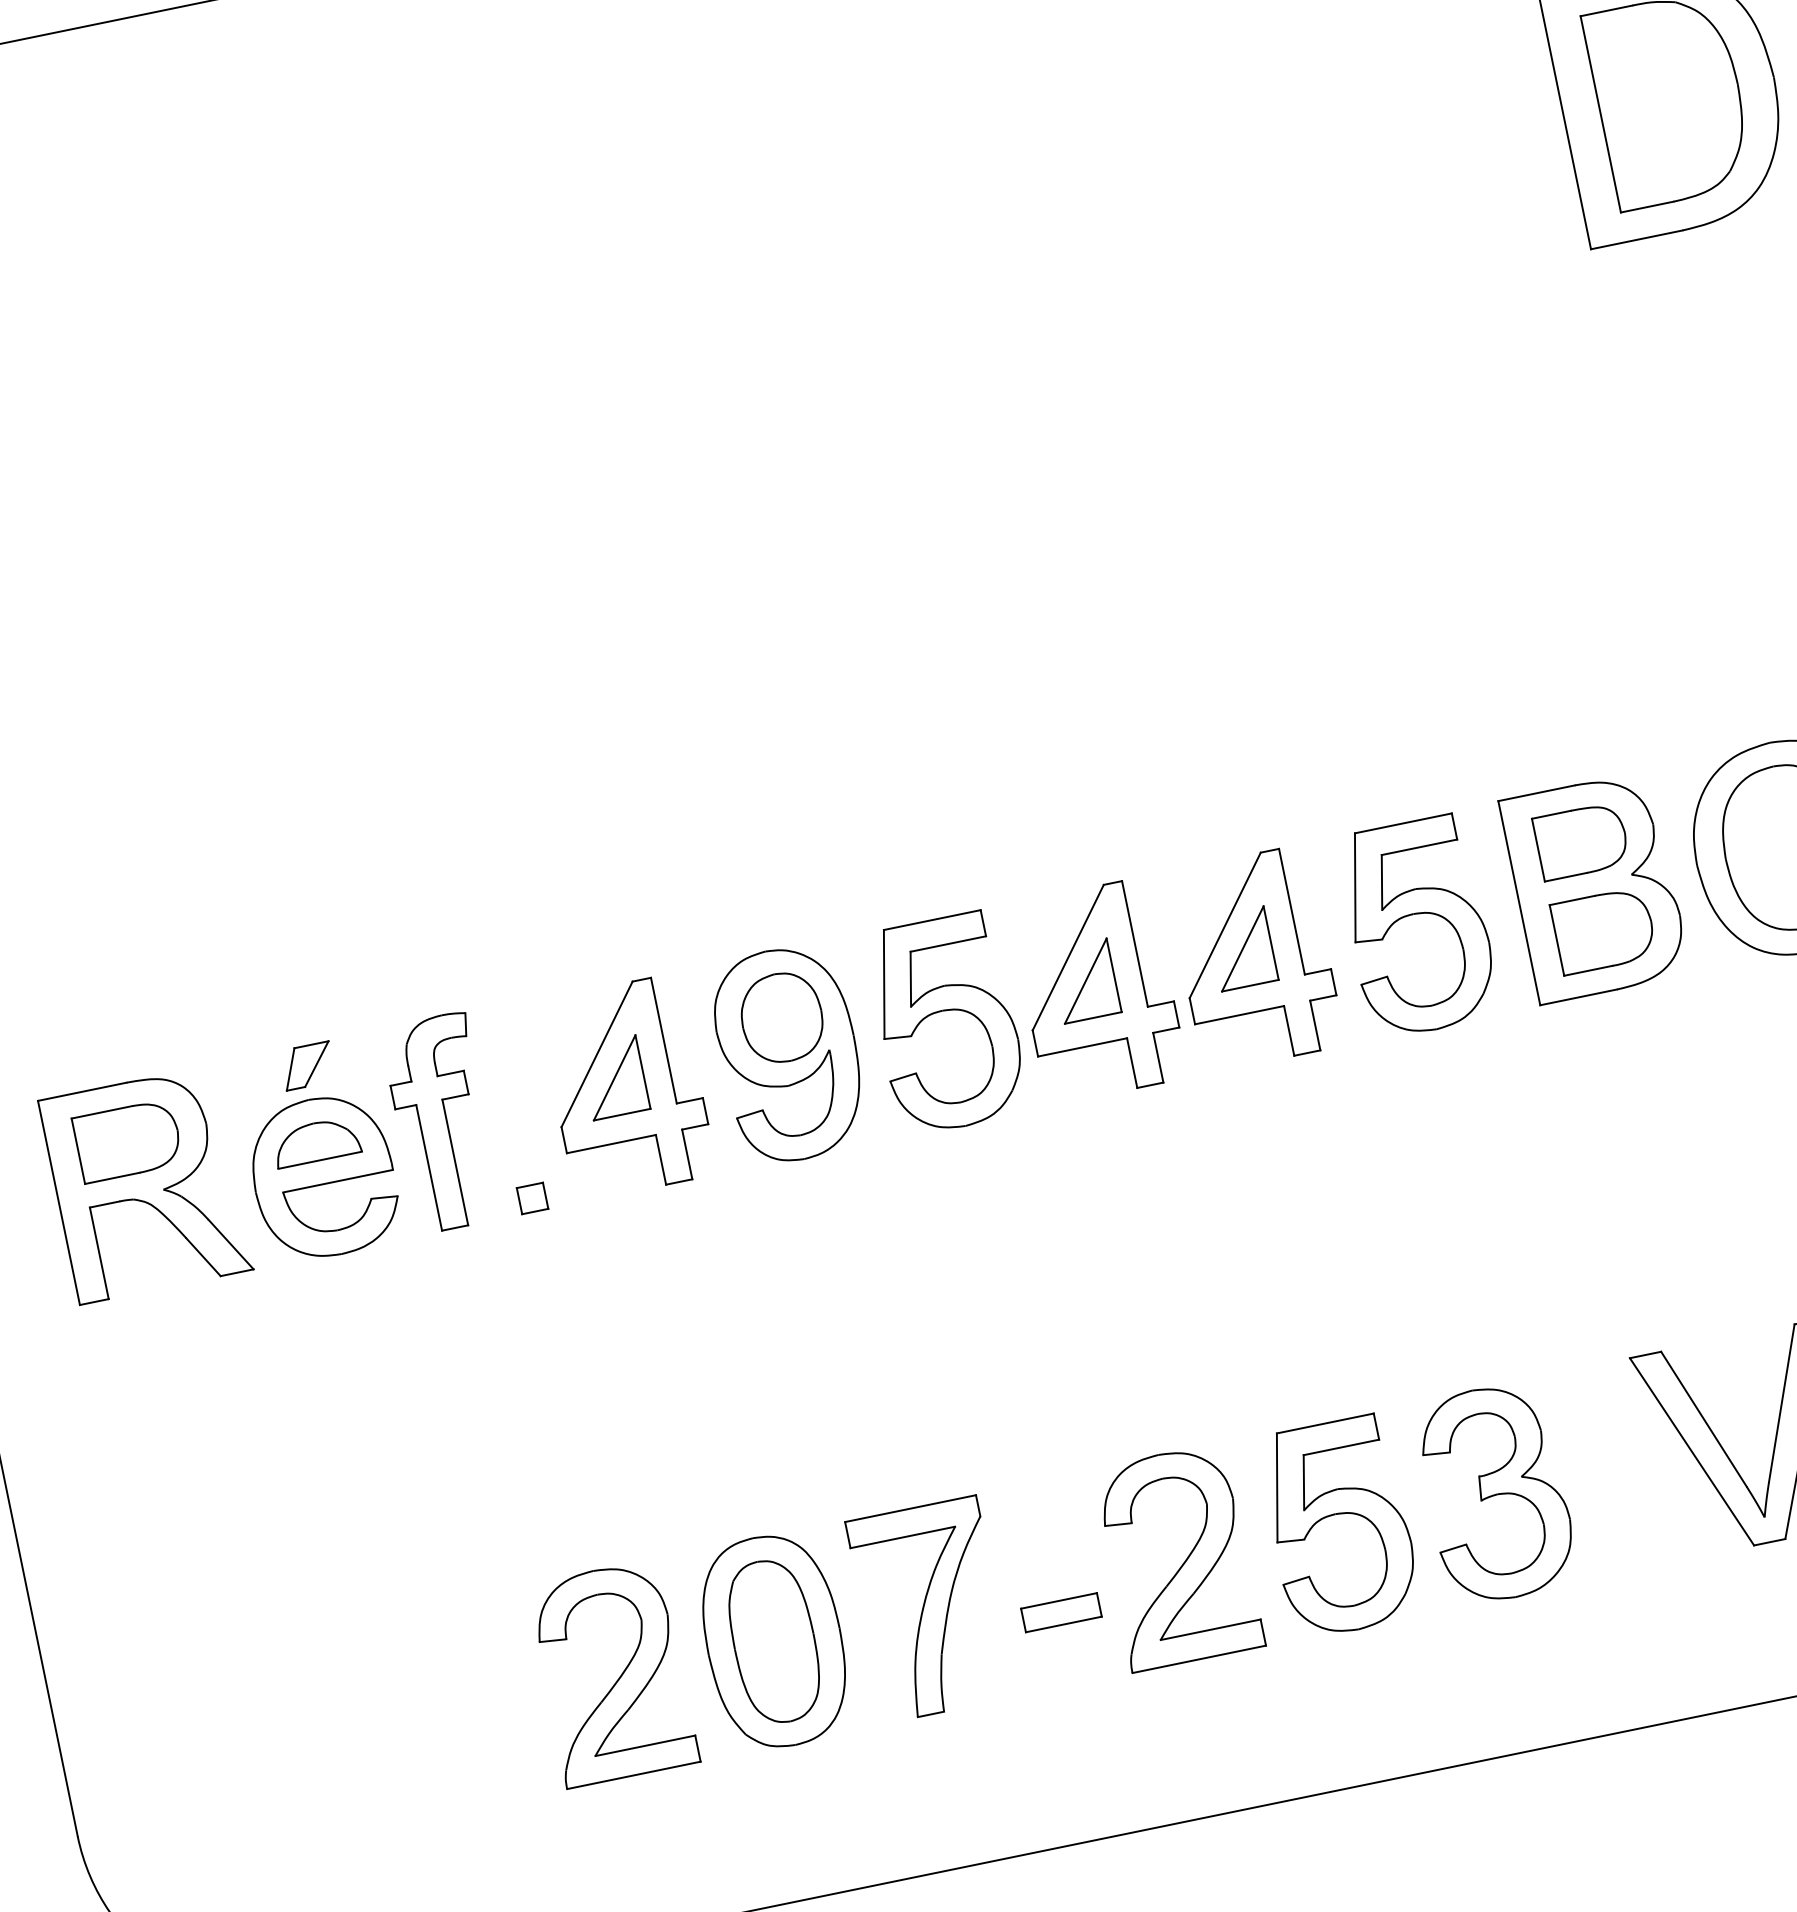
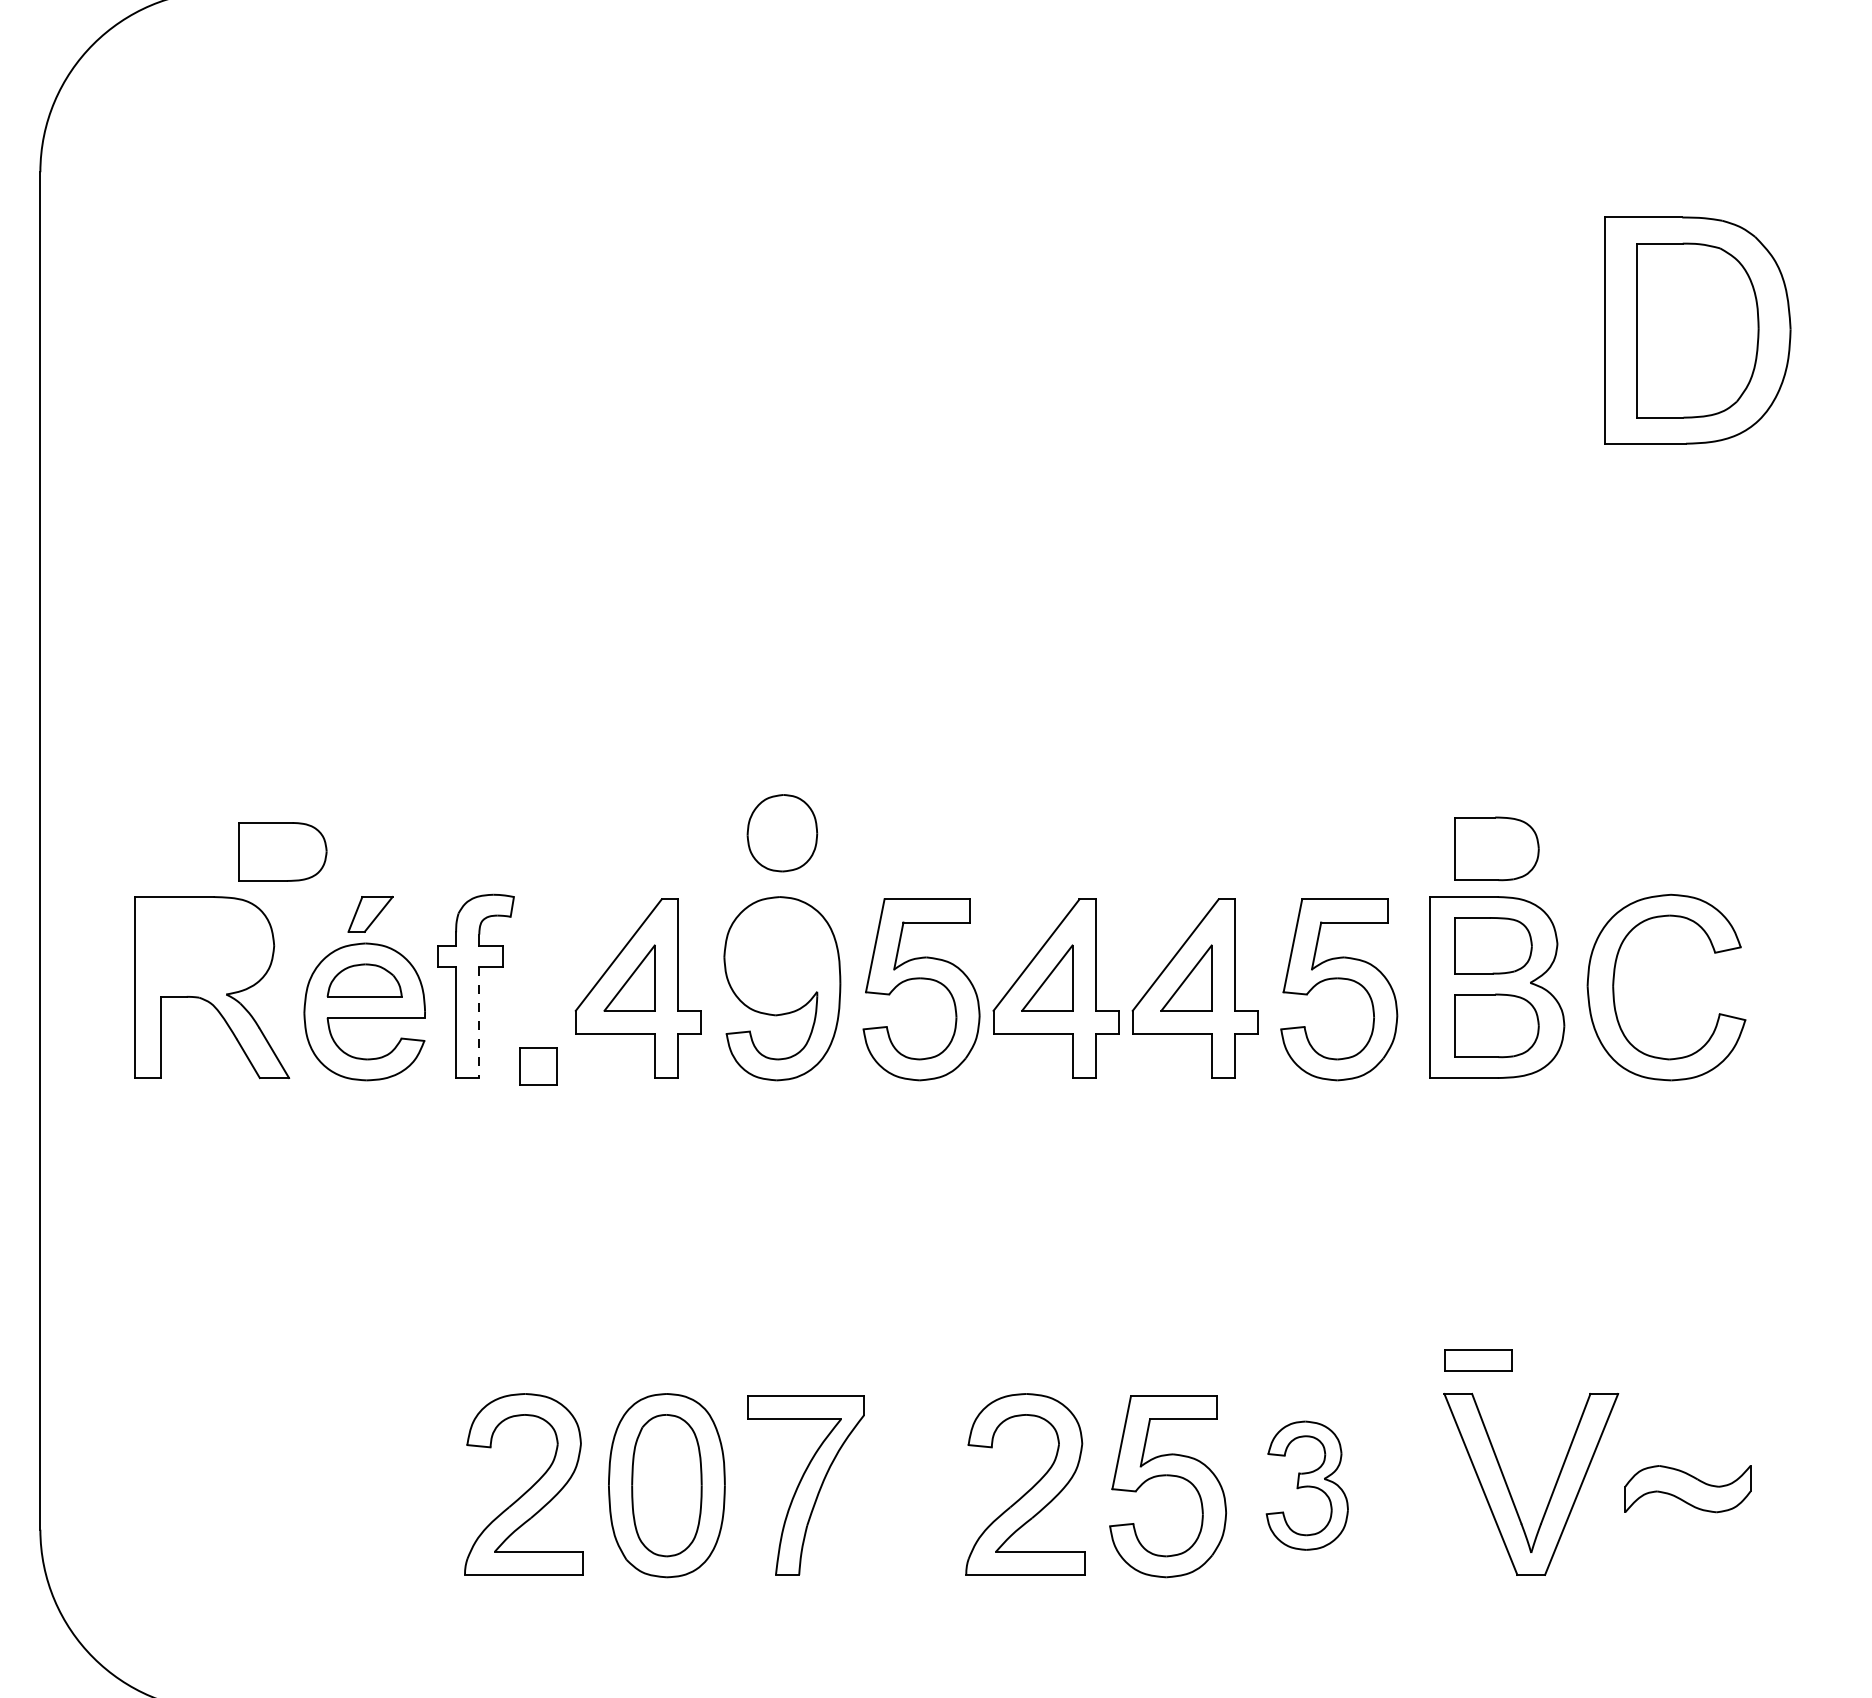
part: (1562, 730) -> (1496, 848), added
part: (782, 1018) -> (782, 833), moved
part: (127, 1140) -> (282, 851), moved
line: (455, 1162) -> (479, 1022), solid -> dashed
part: (532, 1198) -> (538, 1066), size x1.6
part: (1496, 1493) -> (1307, 1485), size x0.7
part: (1061, 1612) -> (1478, 1360), moved

